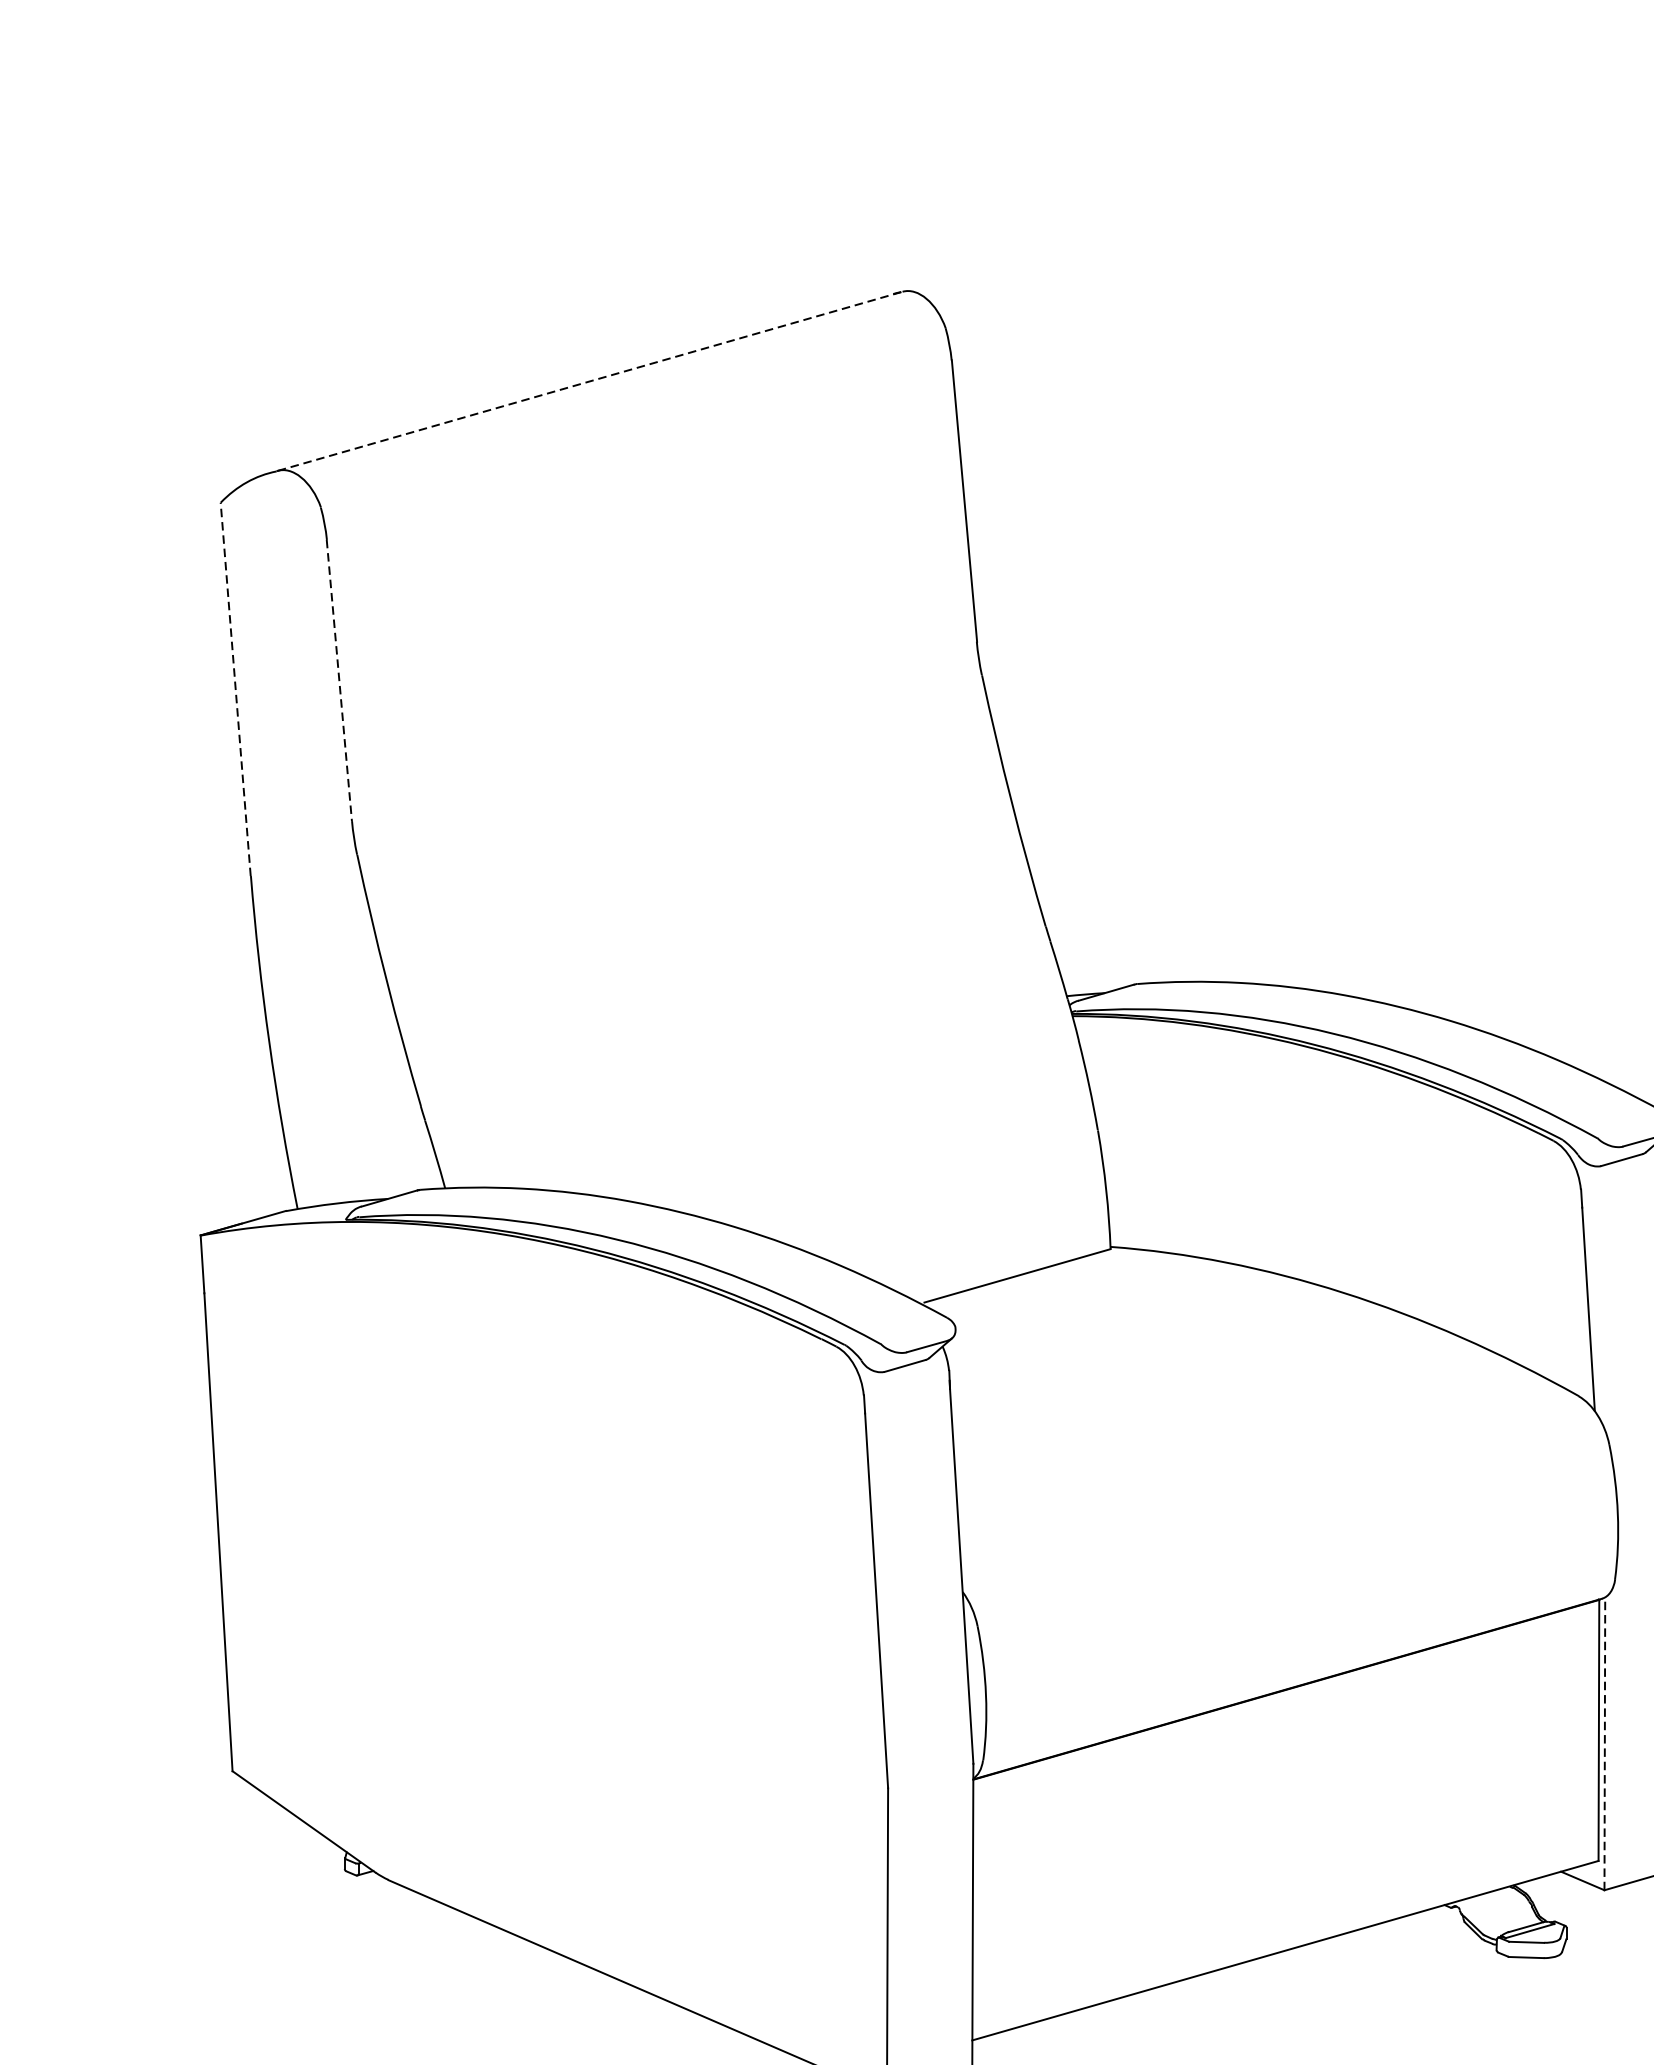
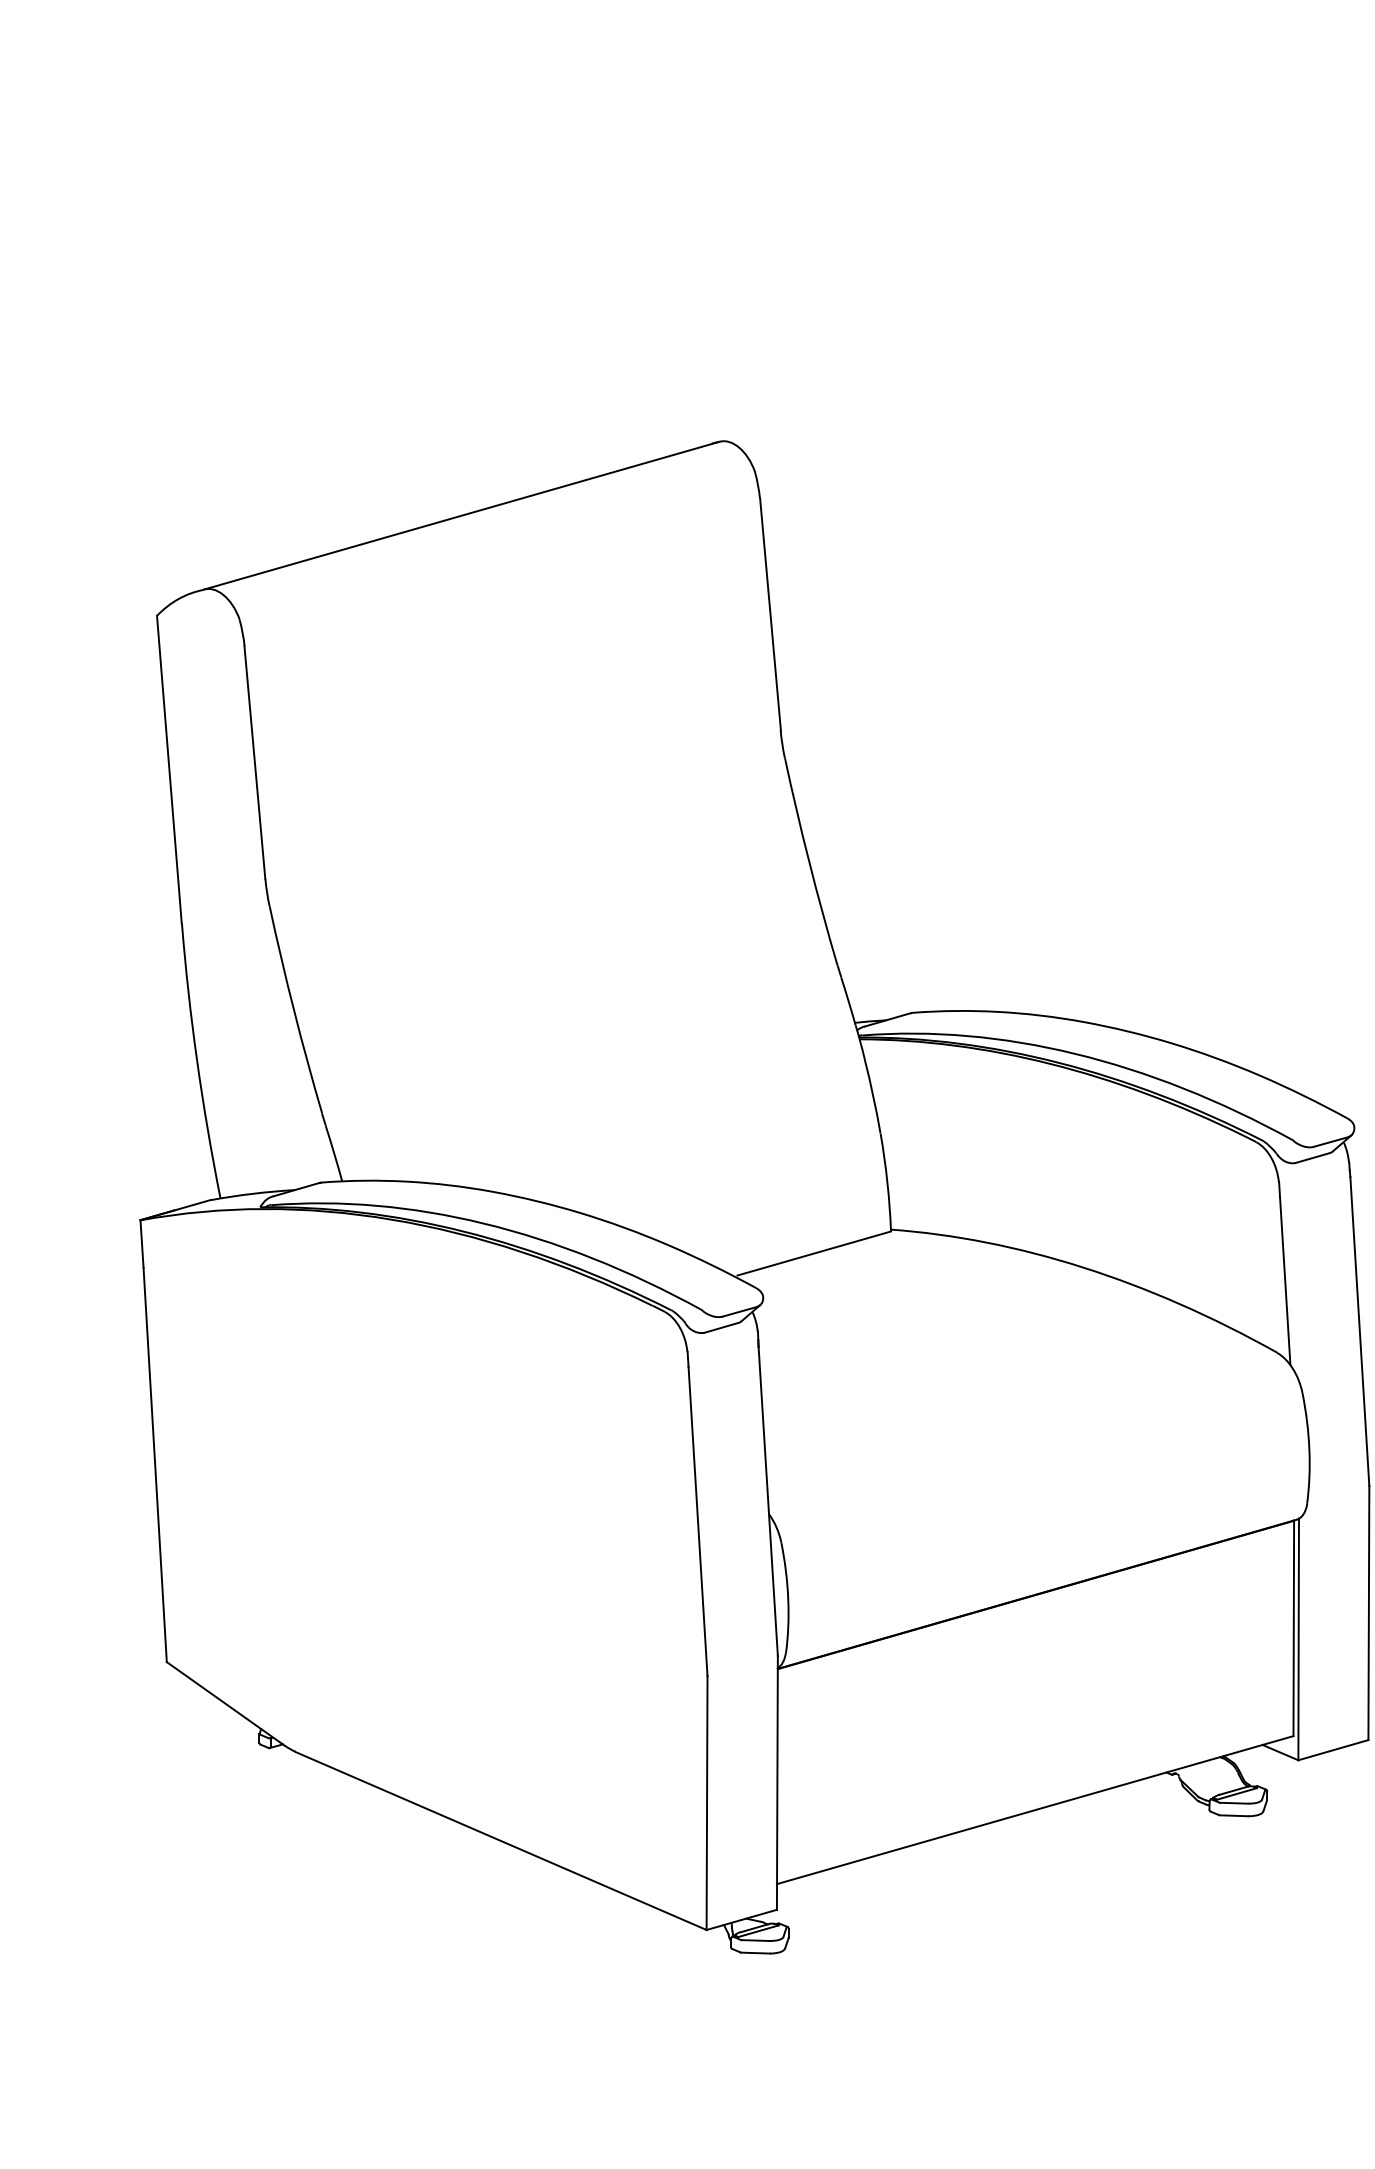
line: (591, 381) -> (462, 515), dashed -> solid
line: (338, 680) -> (254, 762), dashed -> solid
line: (235, 689) -> (169, 769), dashed -> solid
line: (1604, 1743) -> (1298, 1639), dashed -> solid

